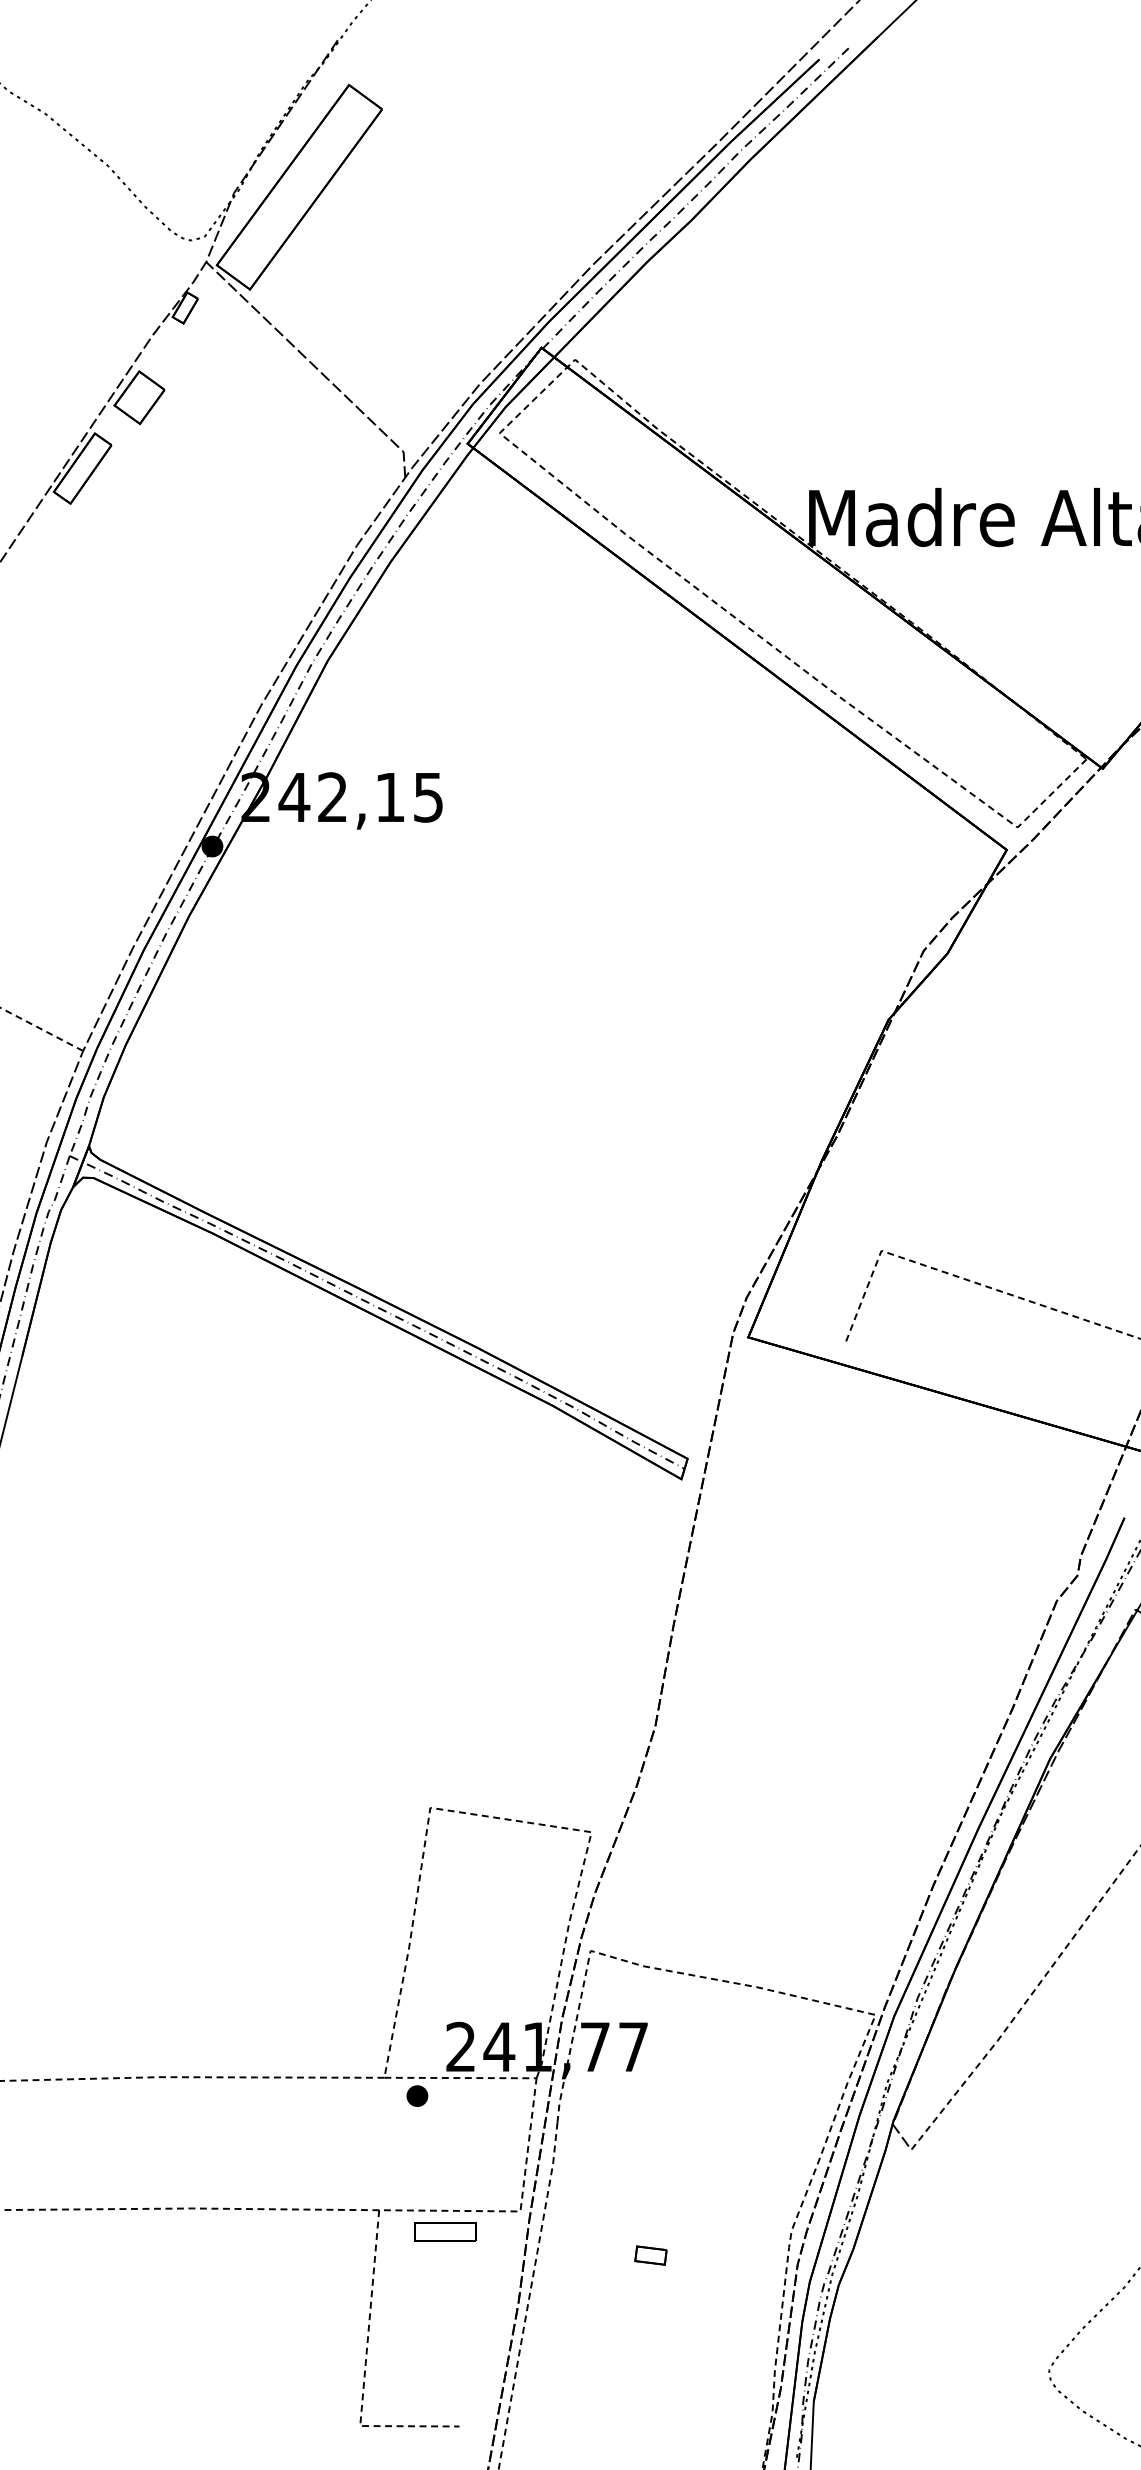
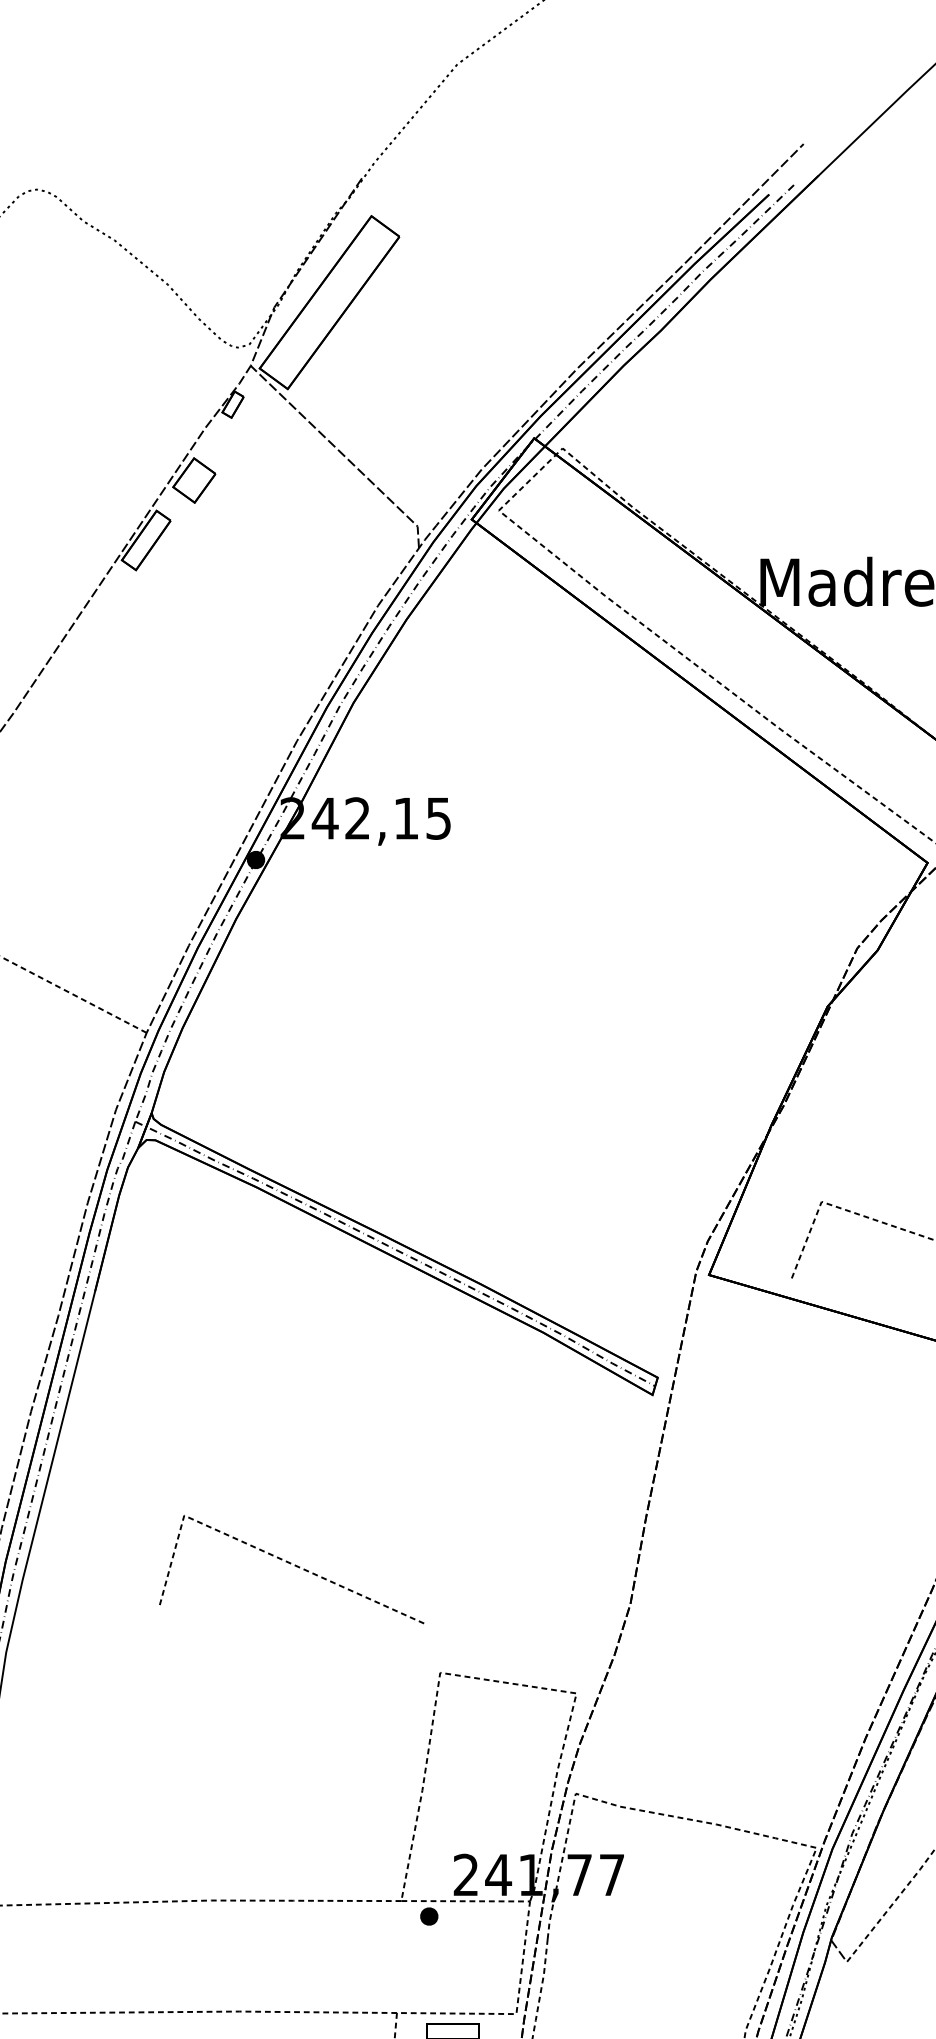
line: (258, 1681) -> (294, 1565), added

